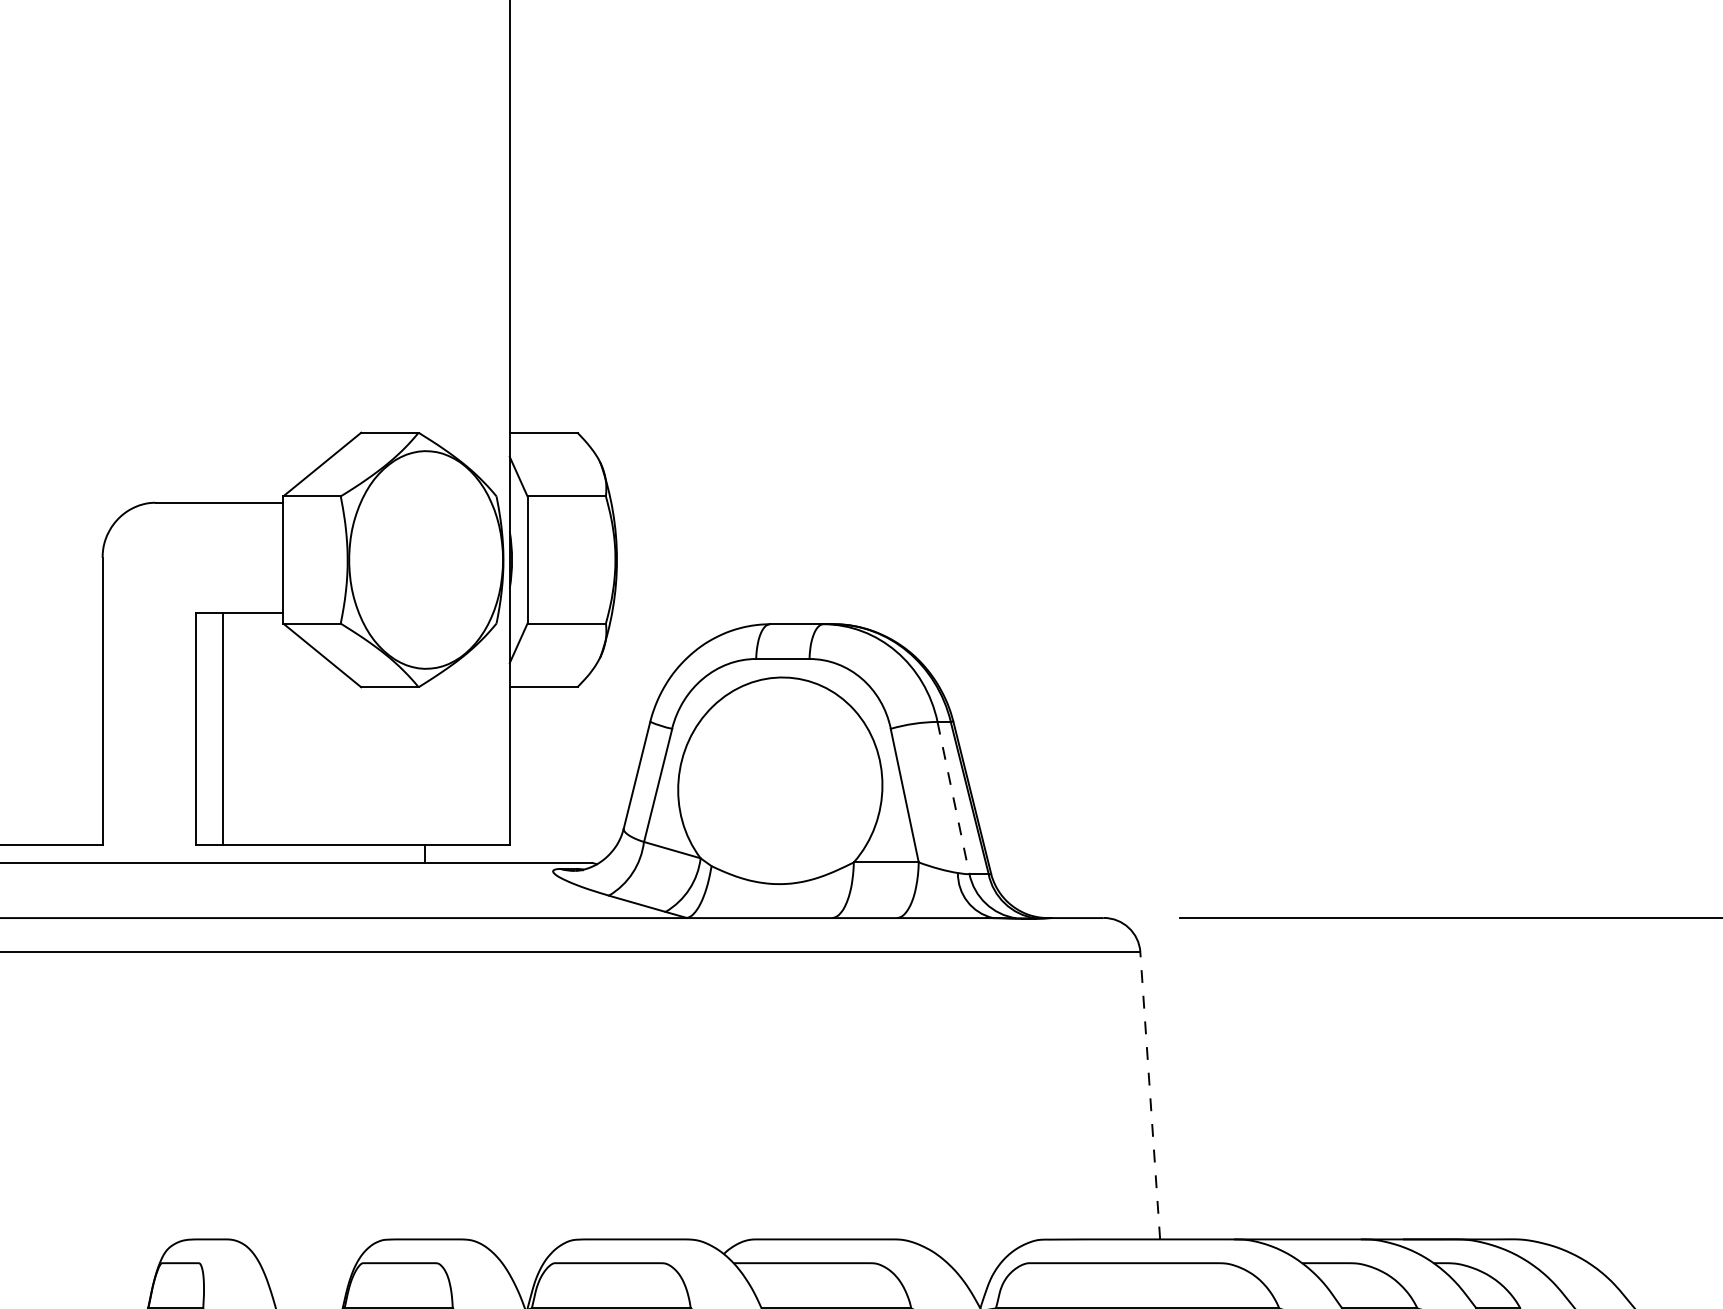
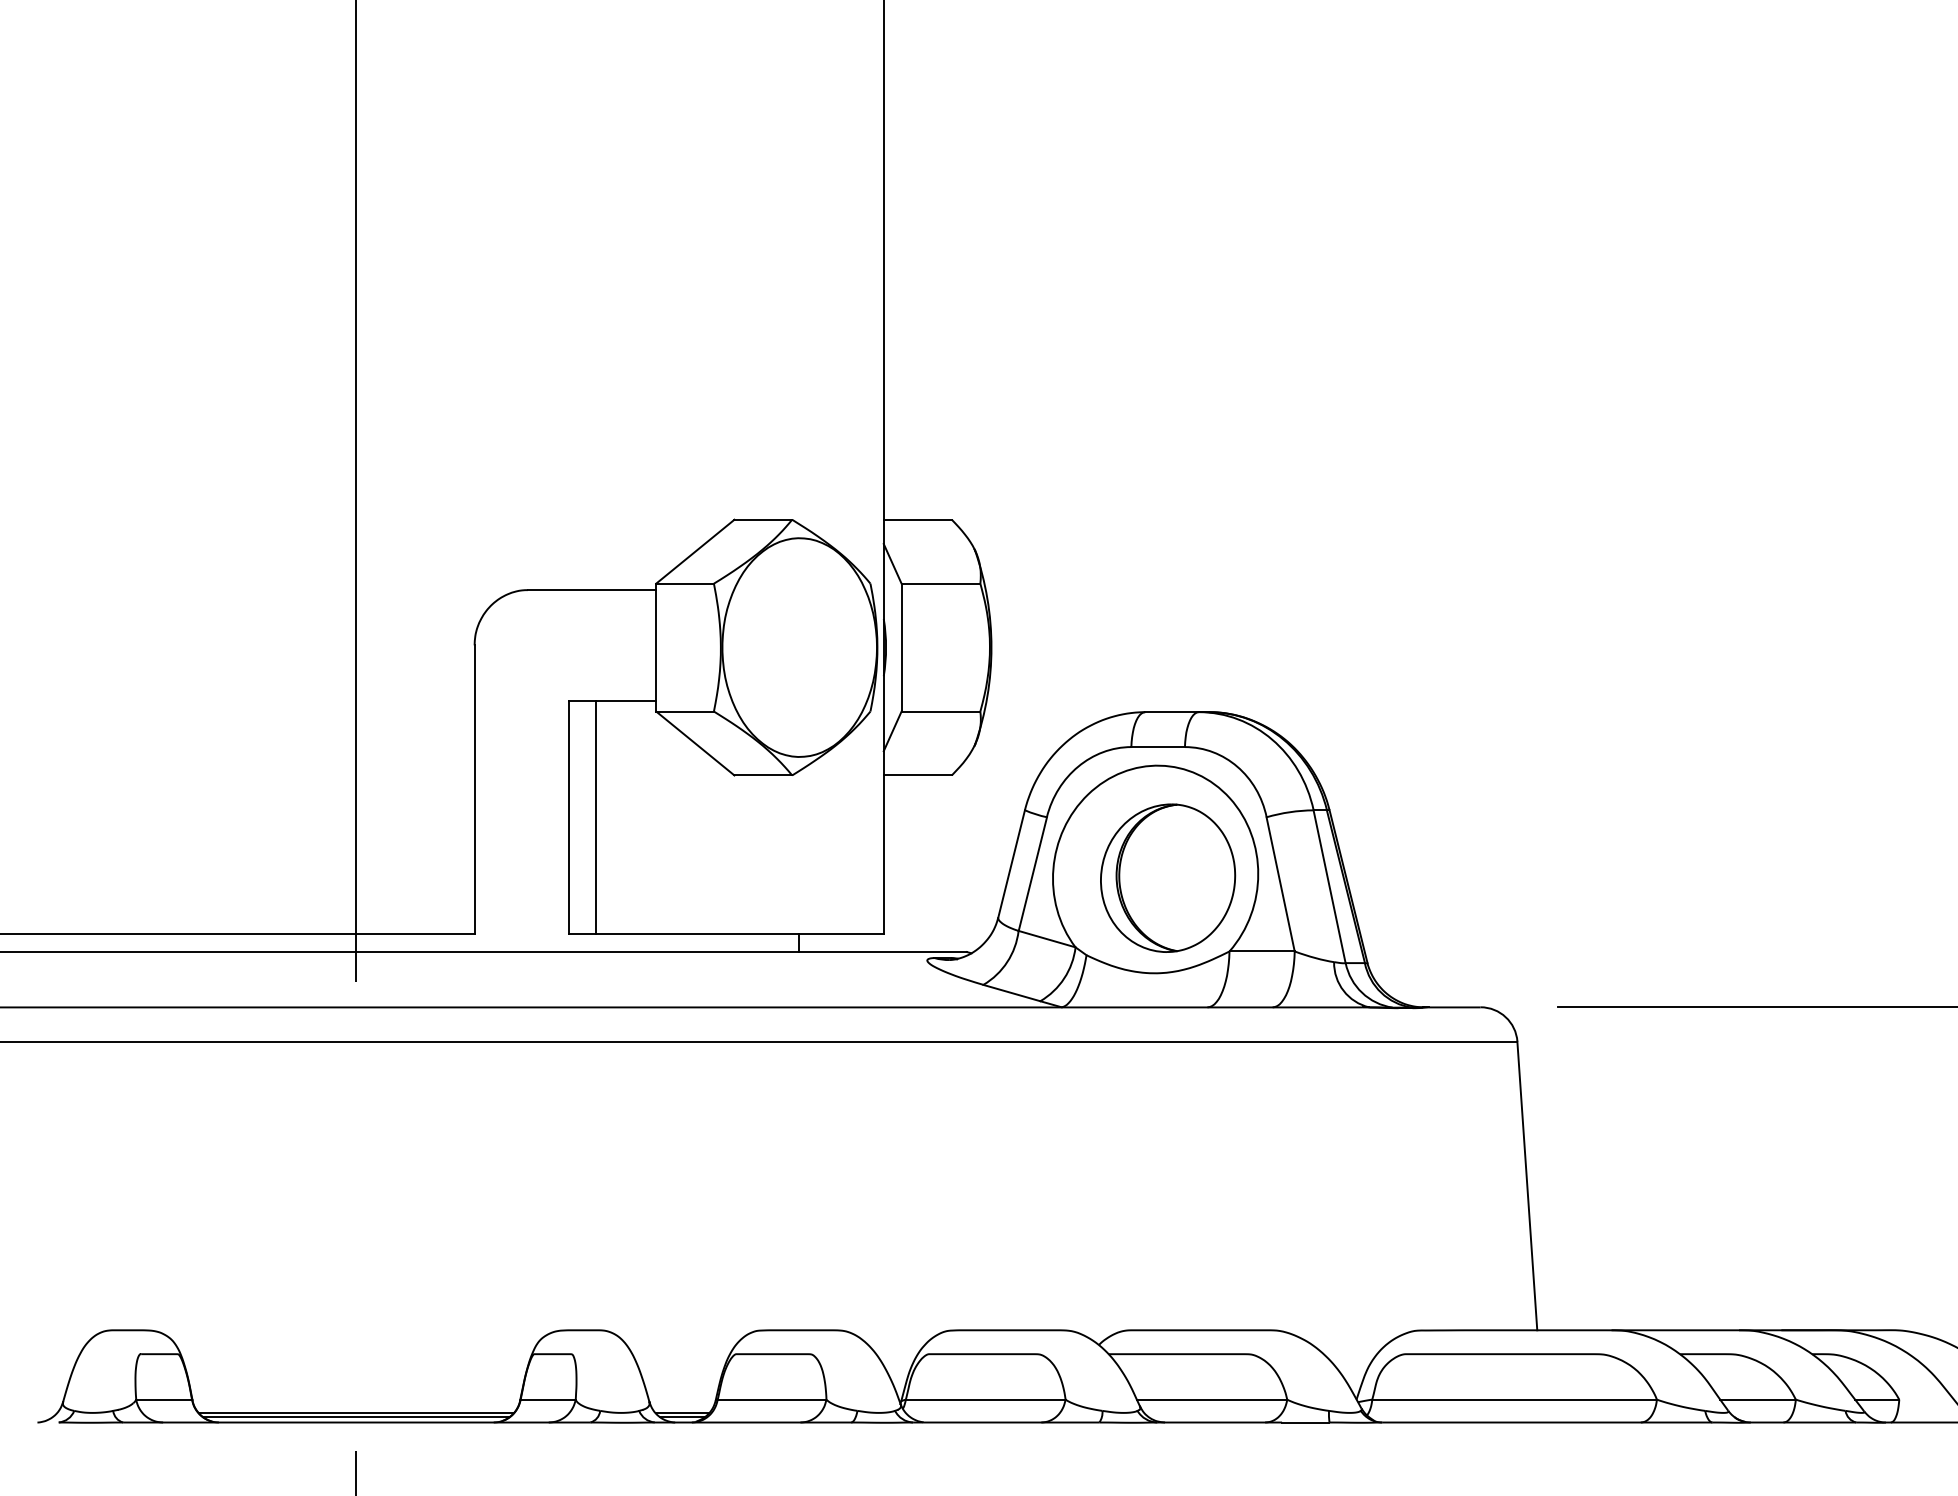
part: (793, 788) -> (1168, 877), added
line: (953, 798) -> (1329, 887), dashed -> solid
line: (1150, 1096) -> (1527, 1186), dashed -> solid

